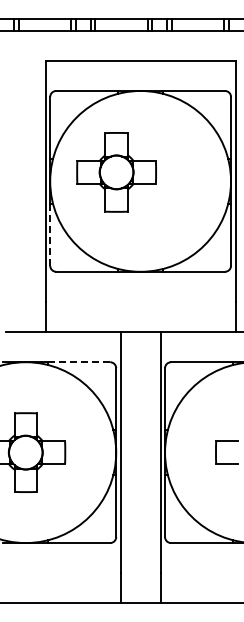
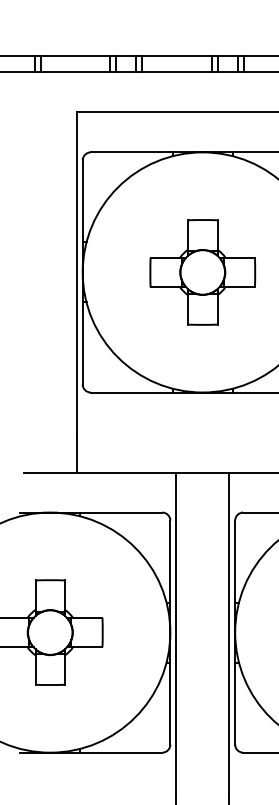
part: (116, 172) -> (202, 272), moved
line: (50, 234) -> (83, 342), dashed -> solid
line: (79, 362) -> (121, 512), dashed -> solid

